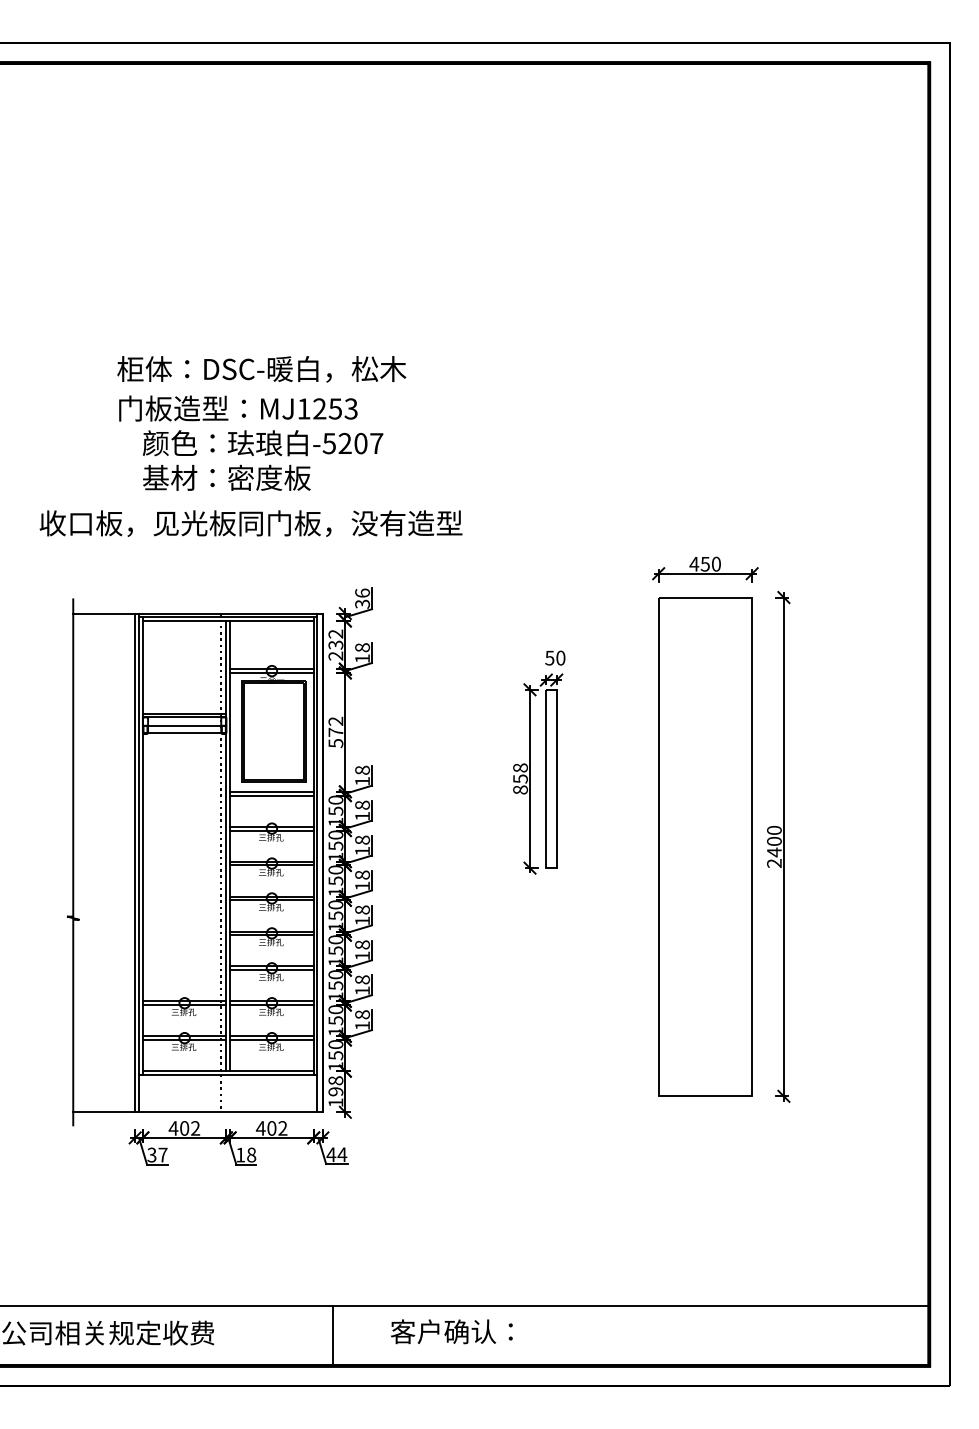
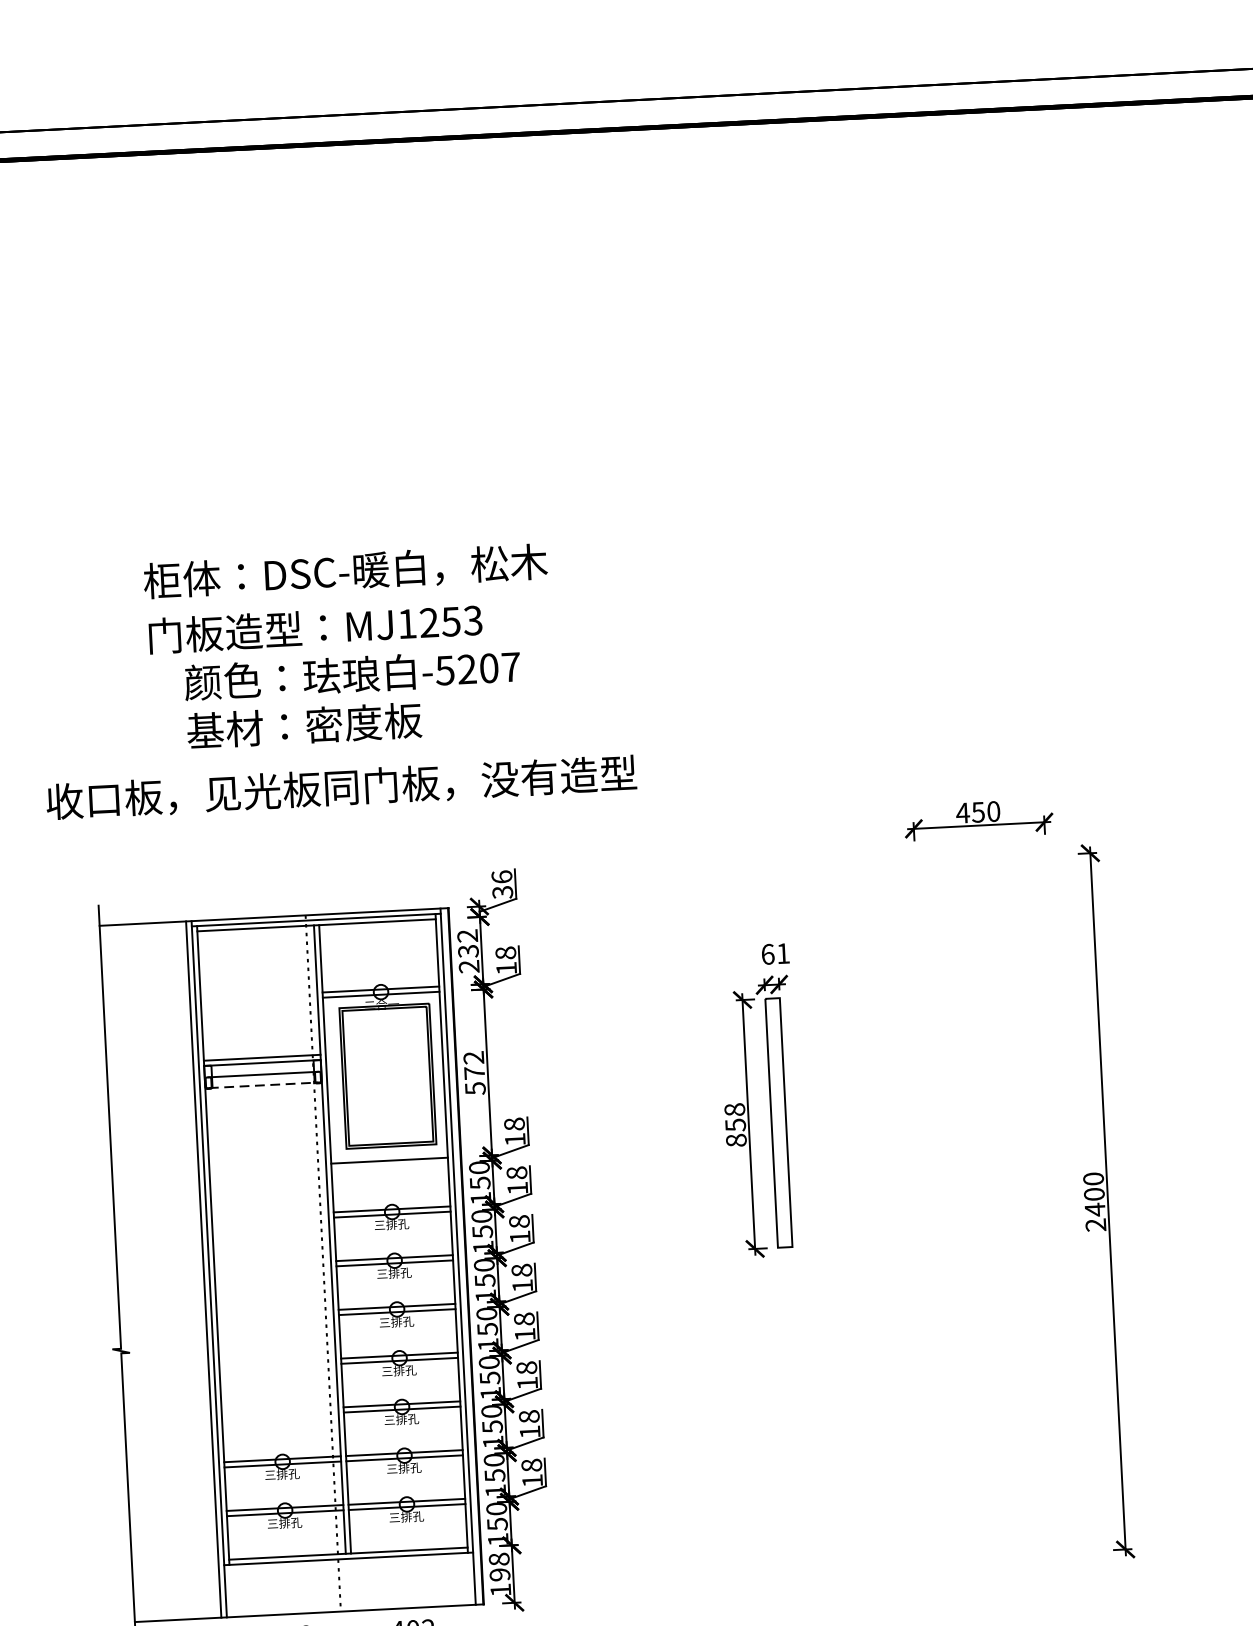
text: (555, 657) -> (775, 953), 50 -> 61
line: (185, 733) -> (264, 1085), solid -> dashed
line: (271, 795) -> (389, 1165), removed
part: (705, 846) -> (998, 1206), removed

